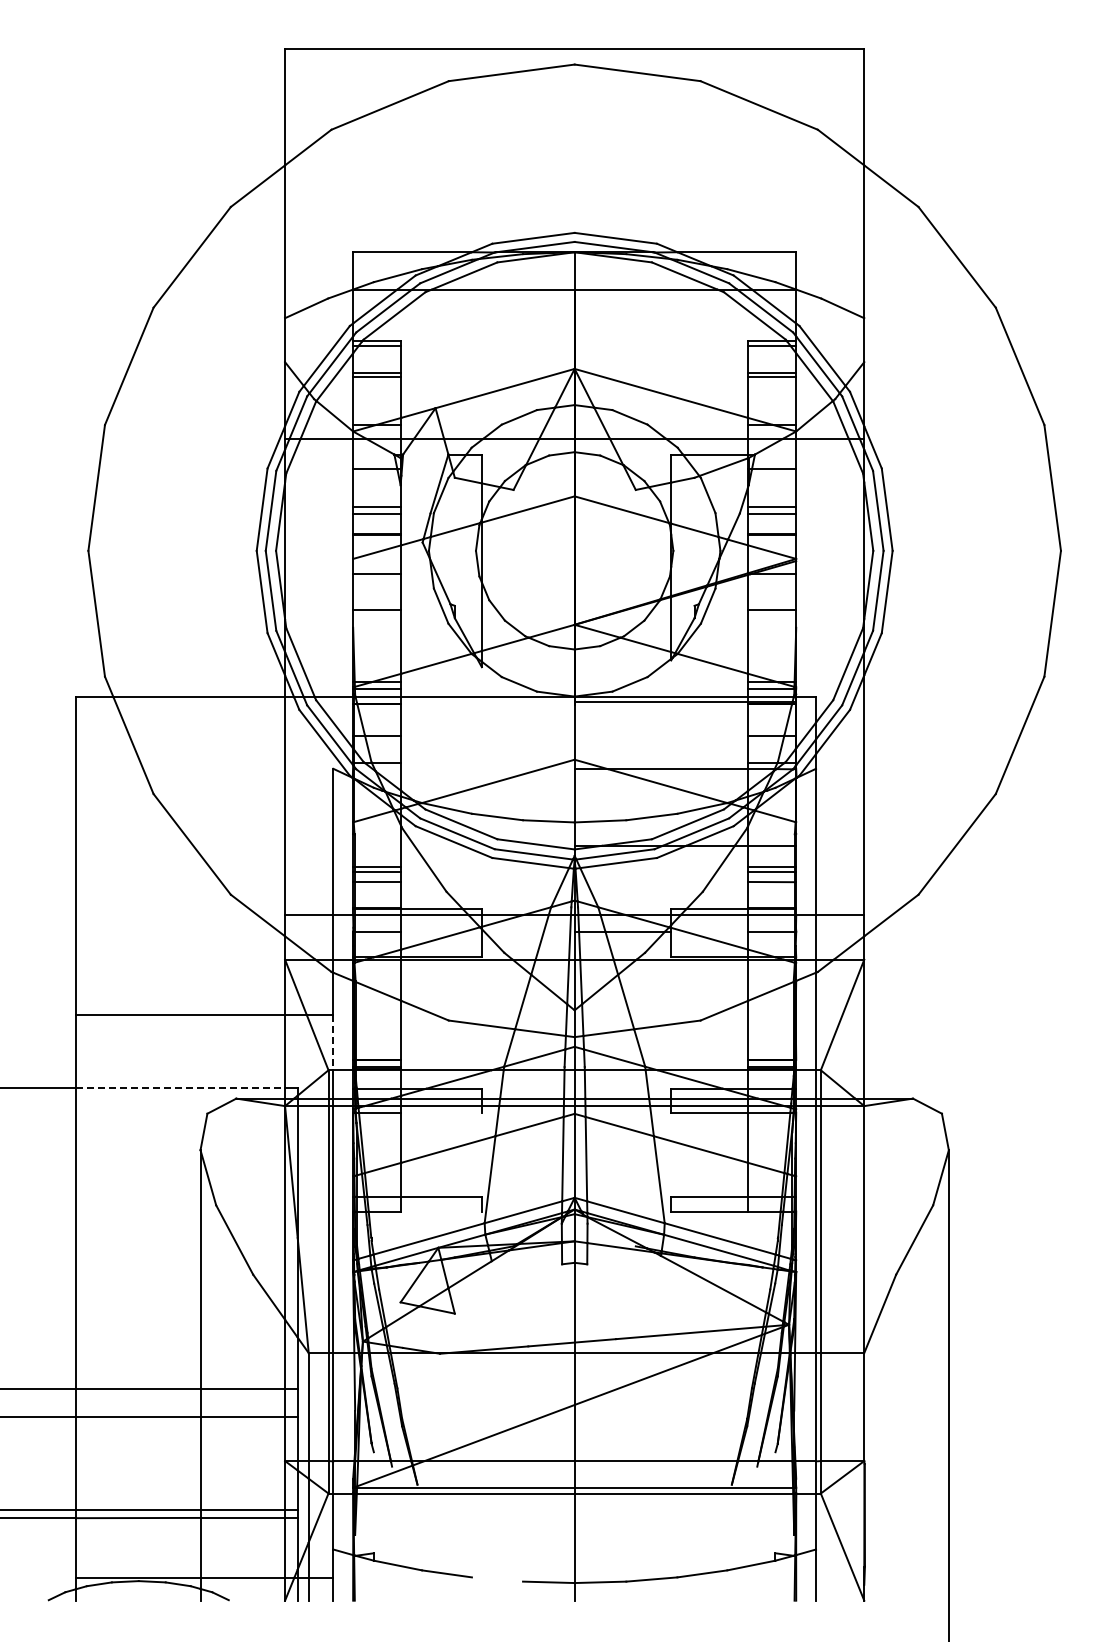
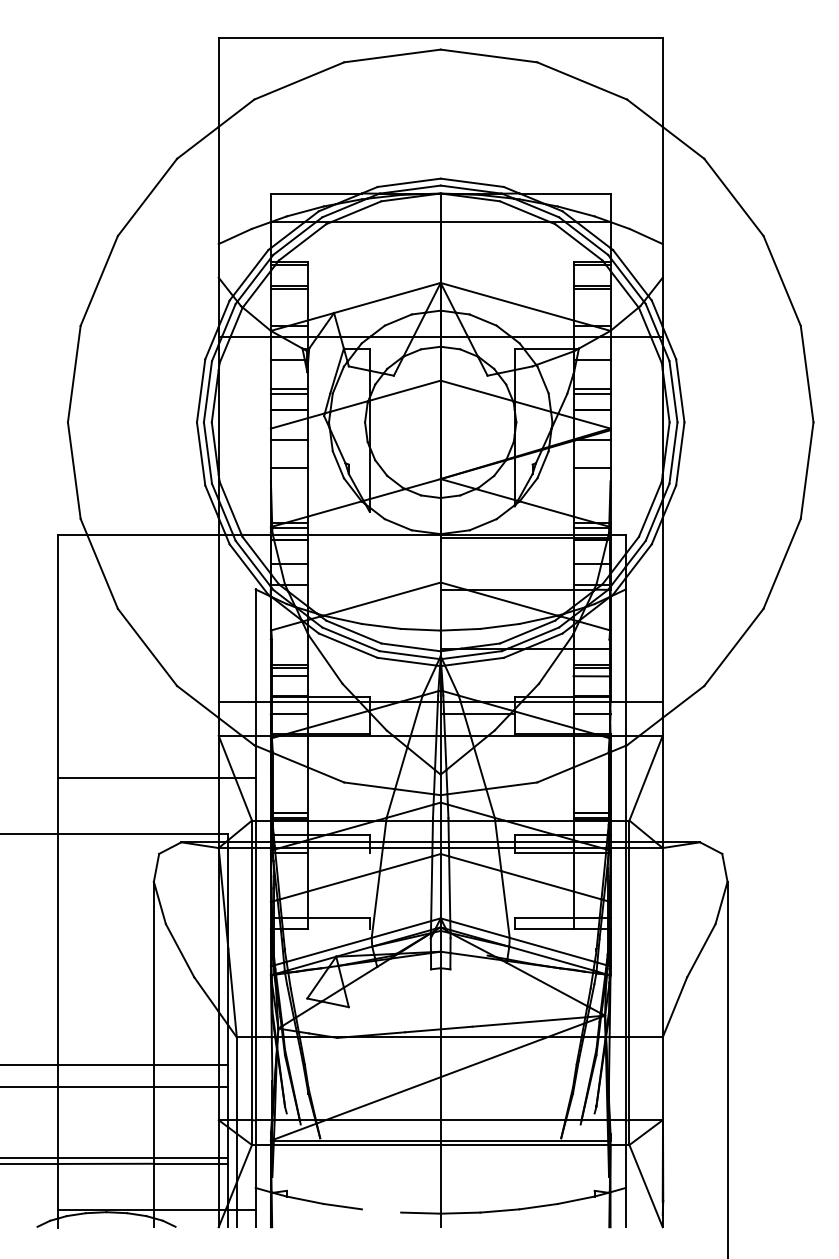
line: (333, 1042) -> (255, 799), dashed -> solid
line: (180, 1088) -> (138, 834), dashed -> solid

